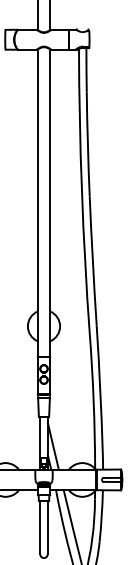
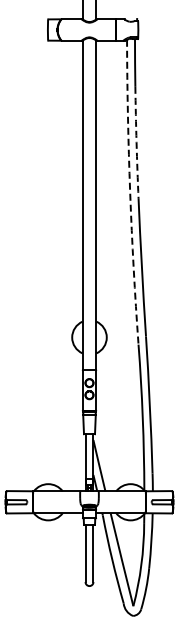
arc: (87, 144) -> (136, 142), solid -> dashed
arc: (82, 191) -> (130, 192), solid -> dashed

